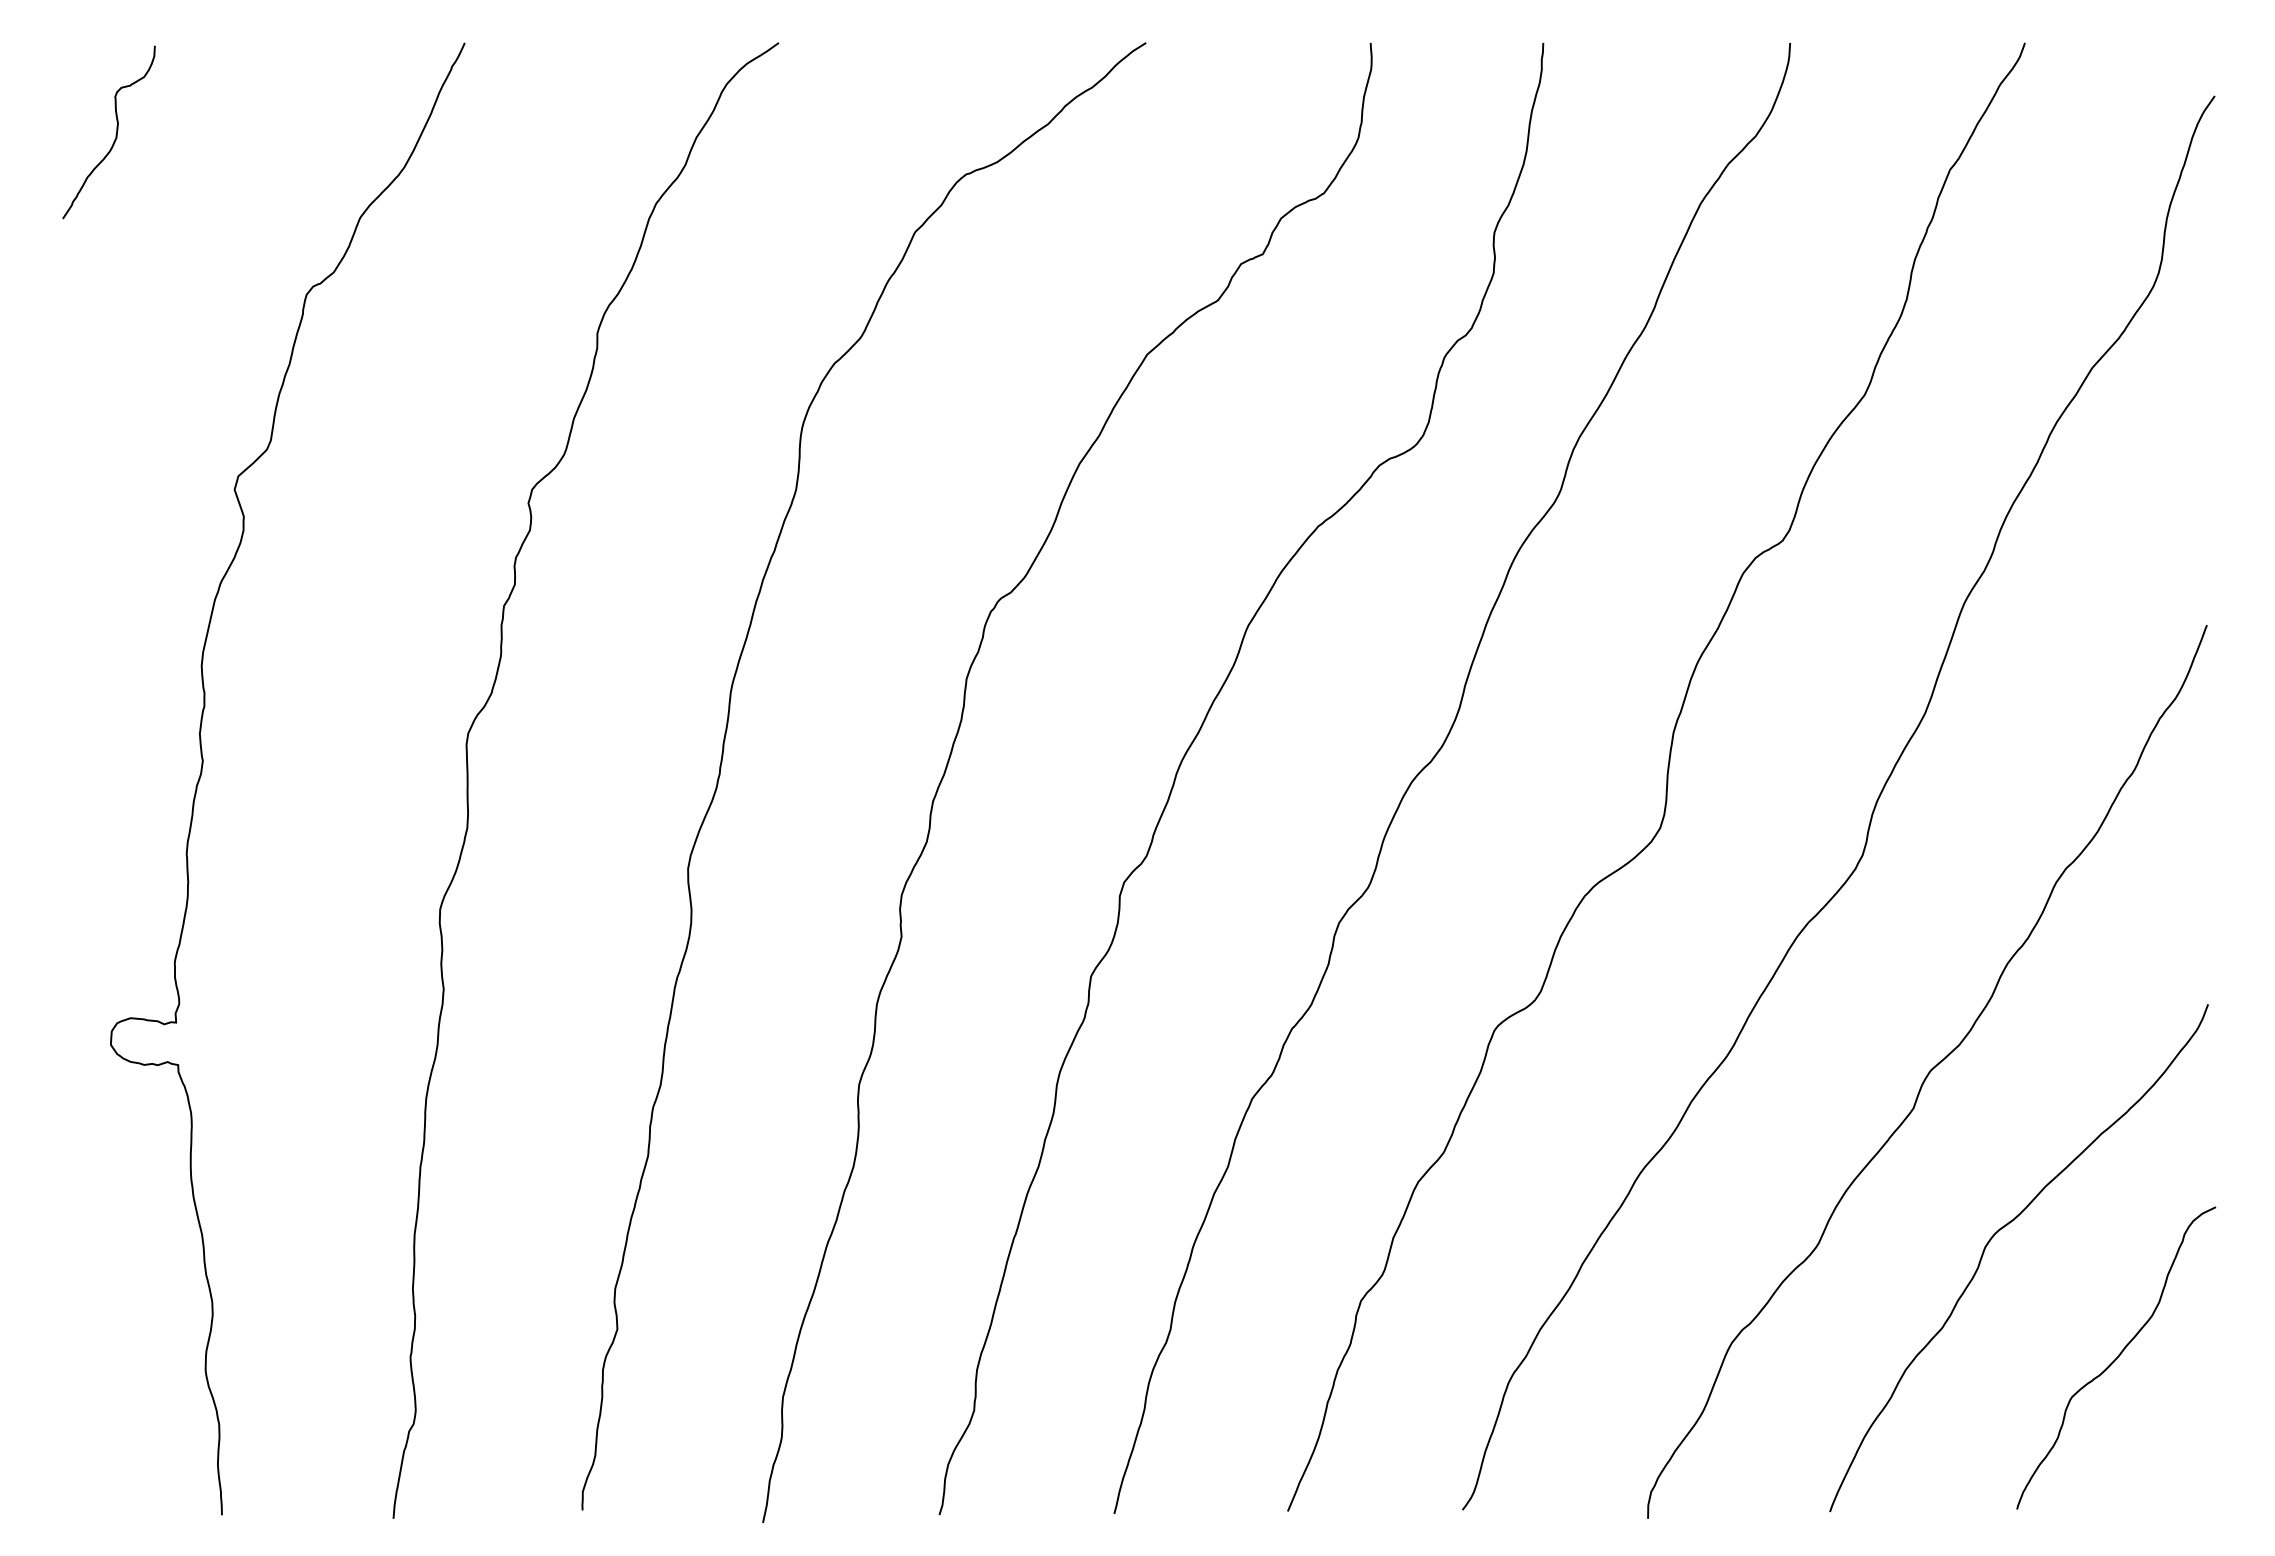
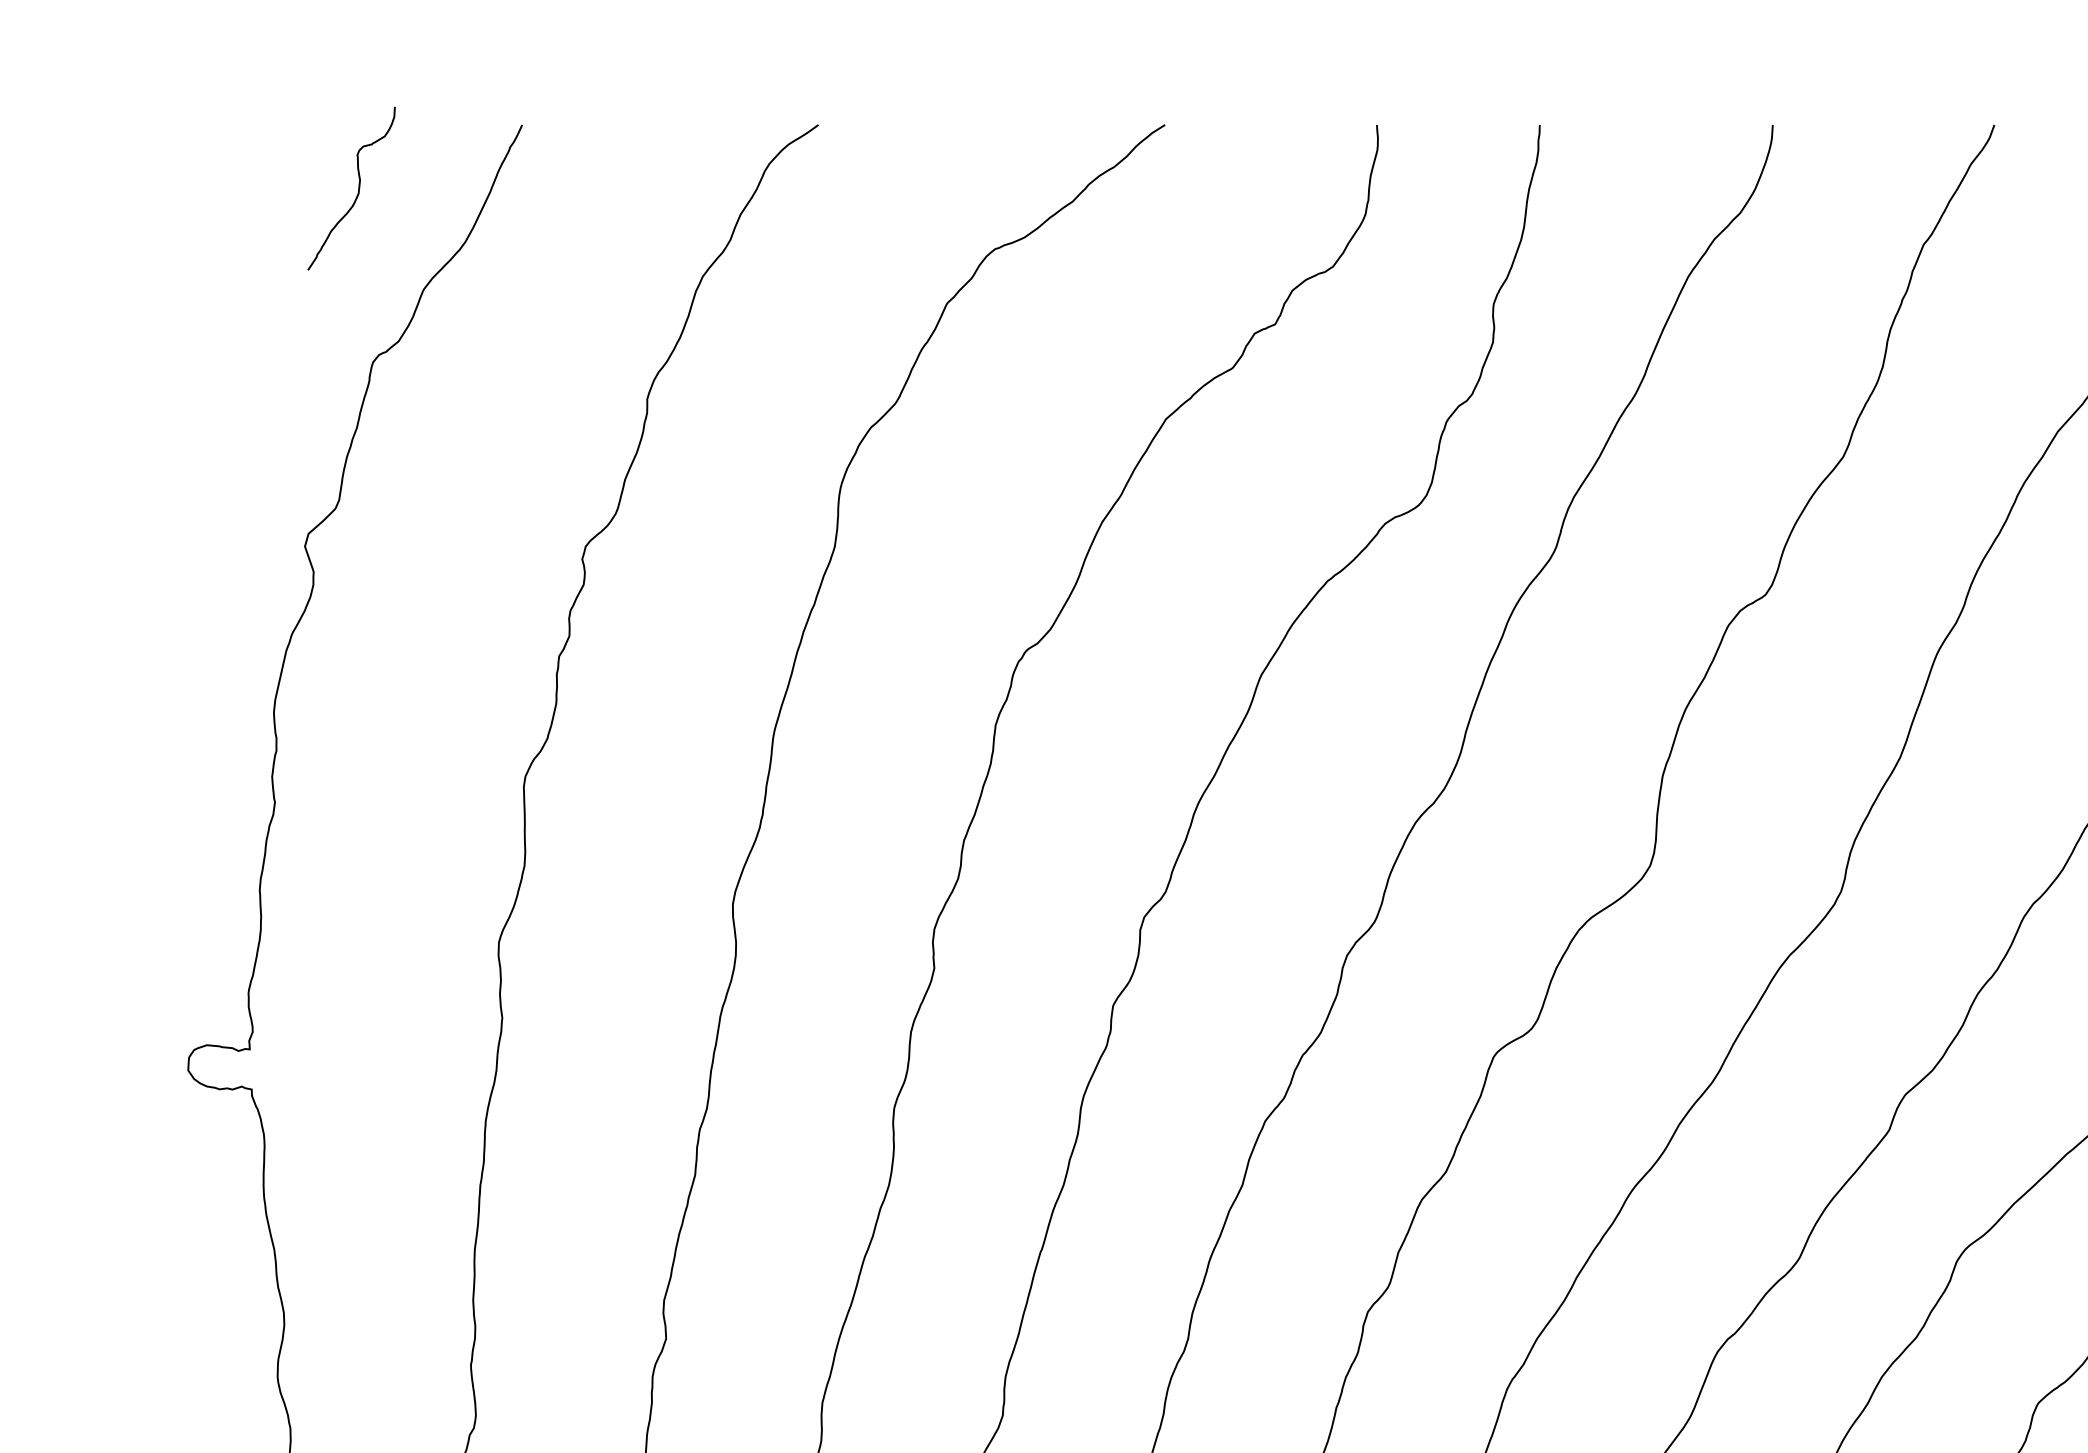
curve: (115, 134) -> (357, 190), moved

